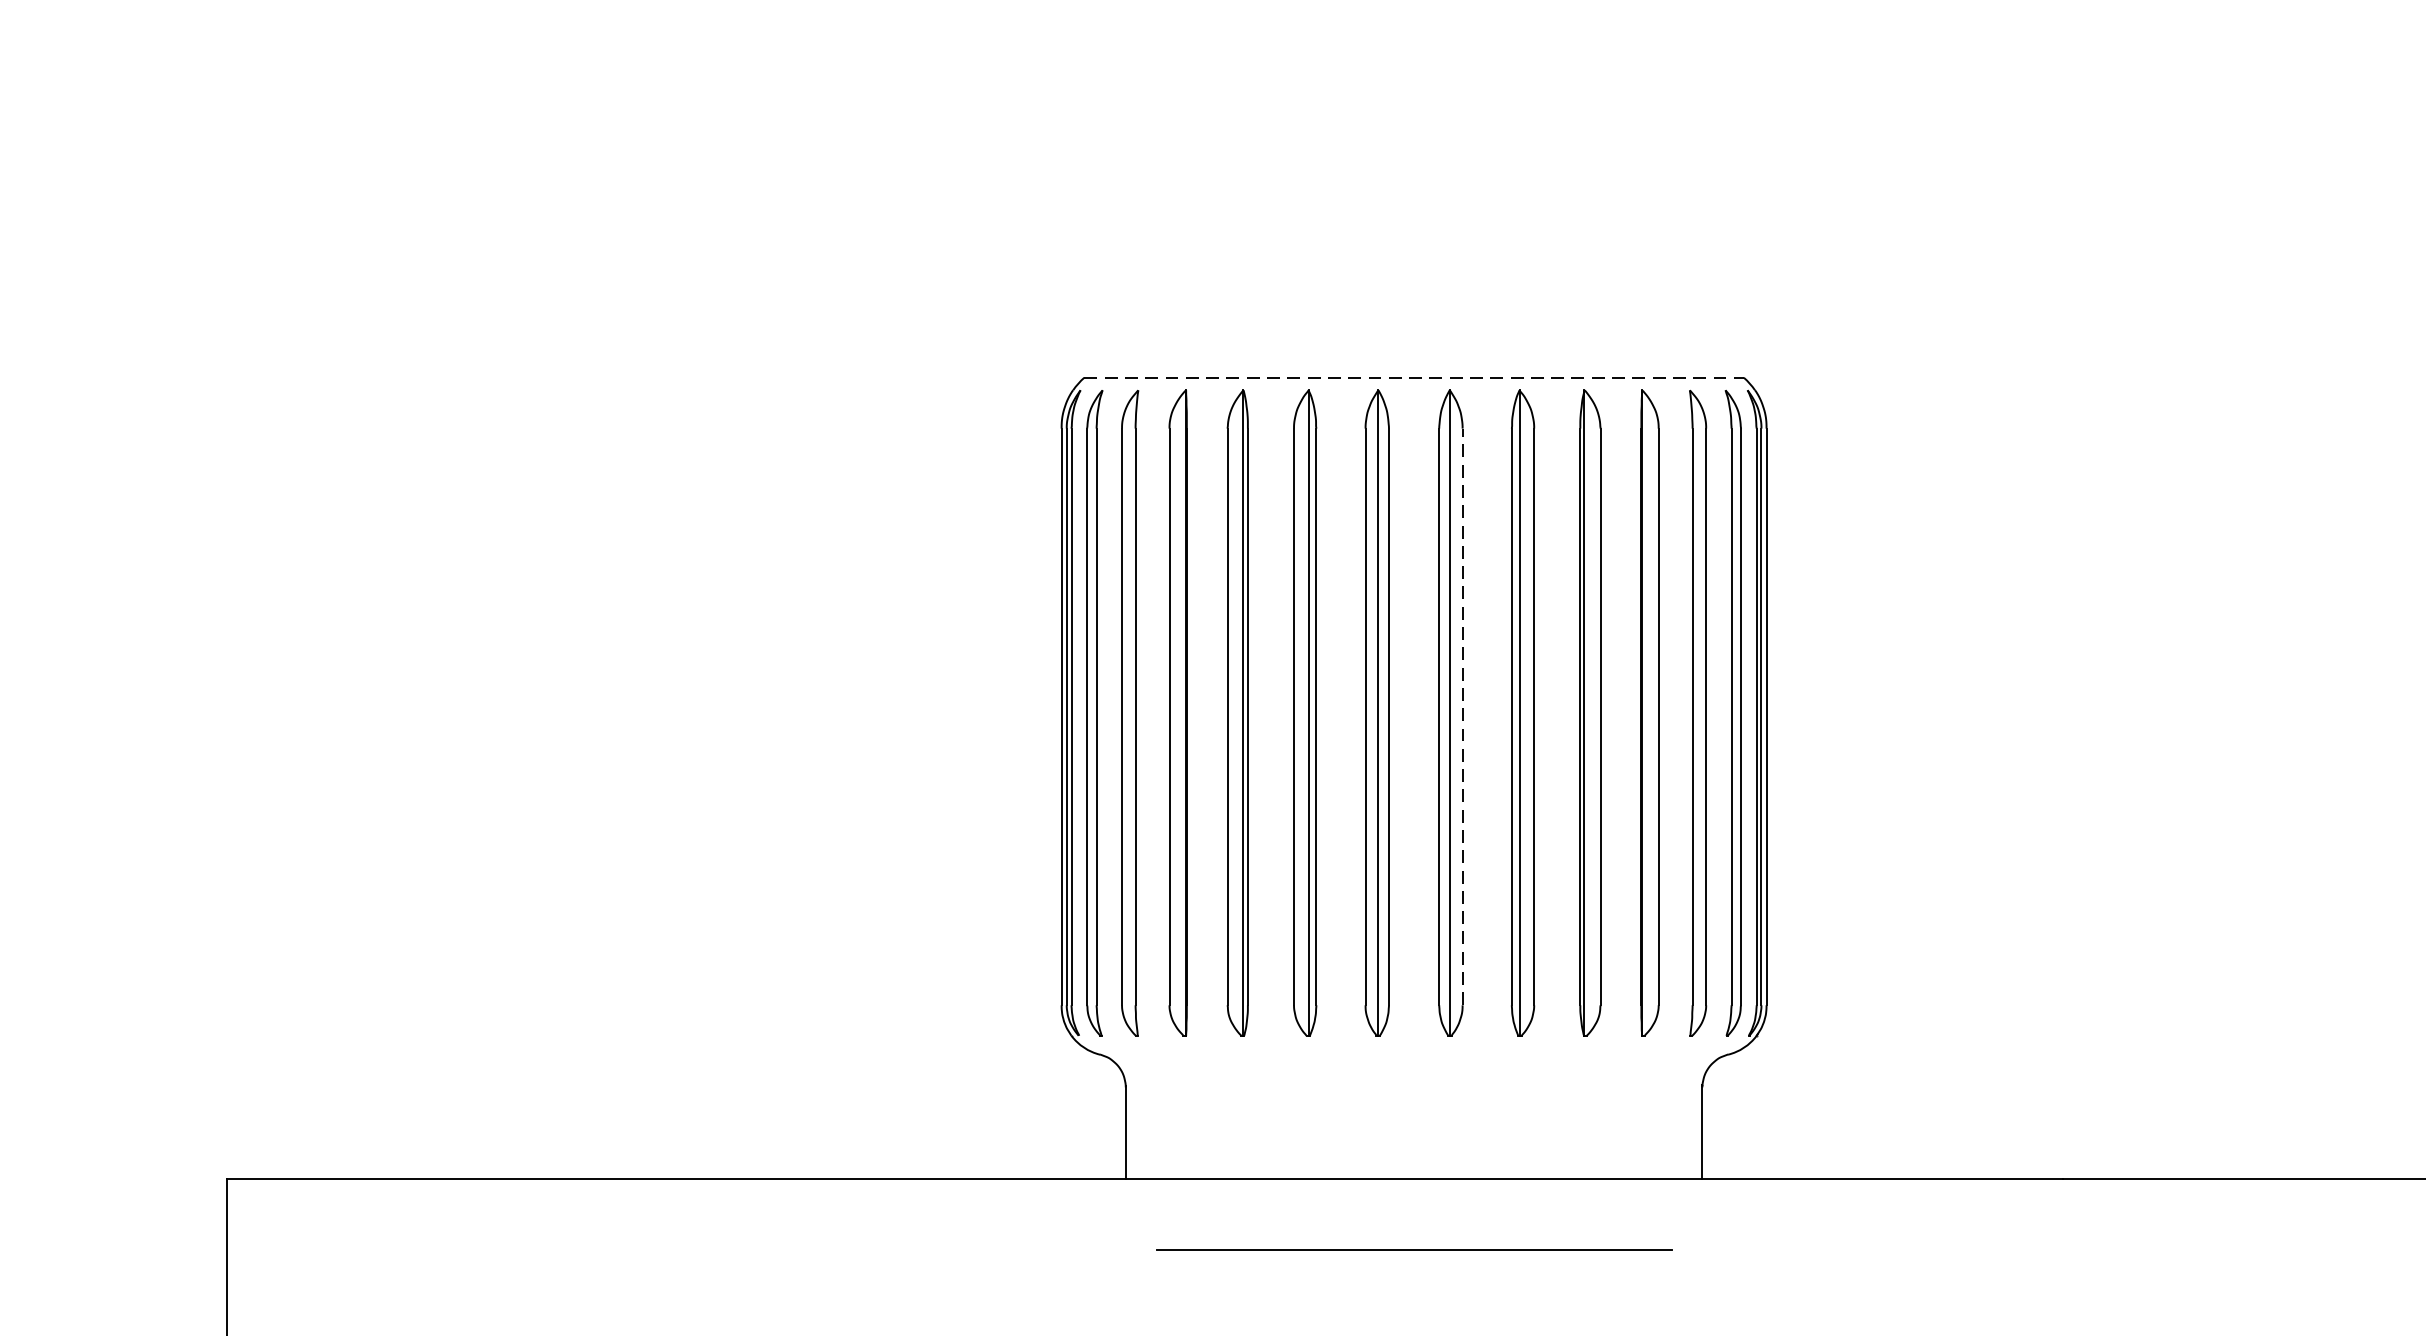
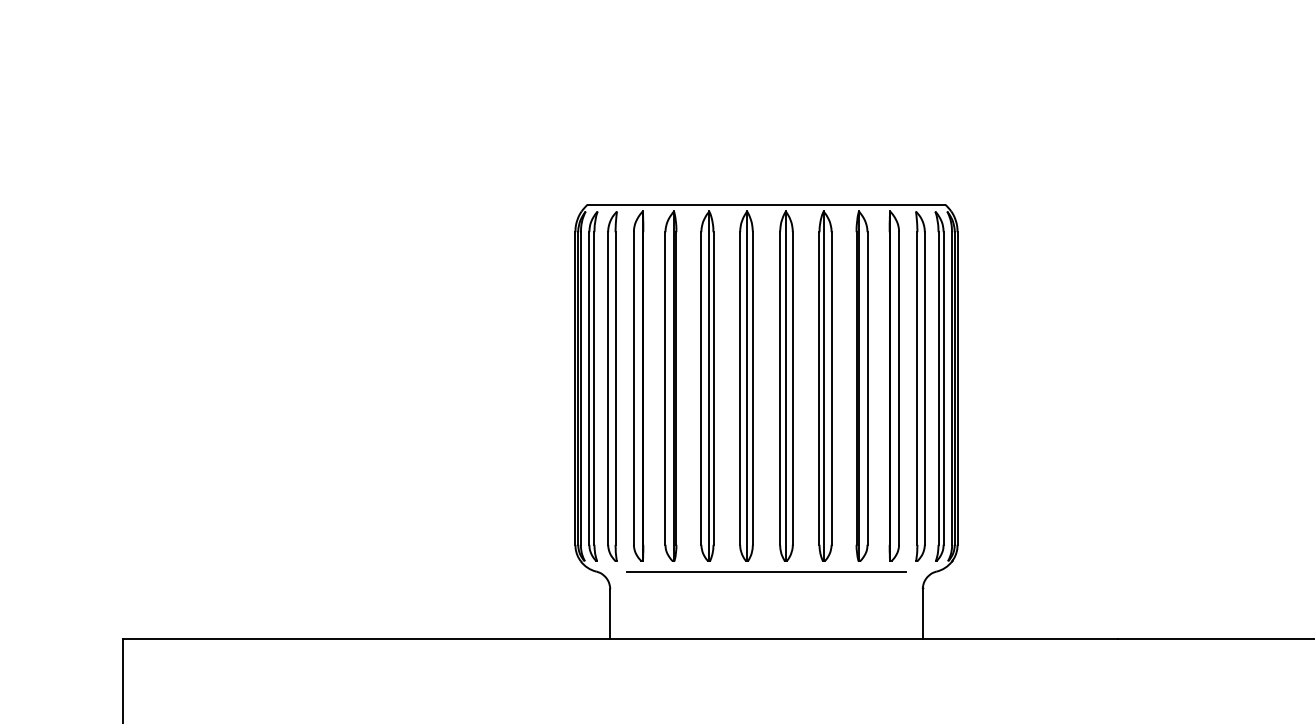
line: (1414, 377) -> (766, 204), dashed -> solid
line: (1462, 716) -> (792, 388), dashed -> solid
line: (1414, 1248) -> (766, 571), moved

